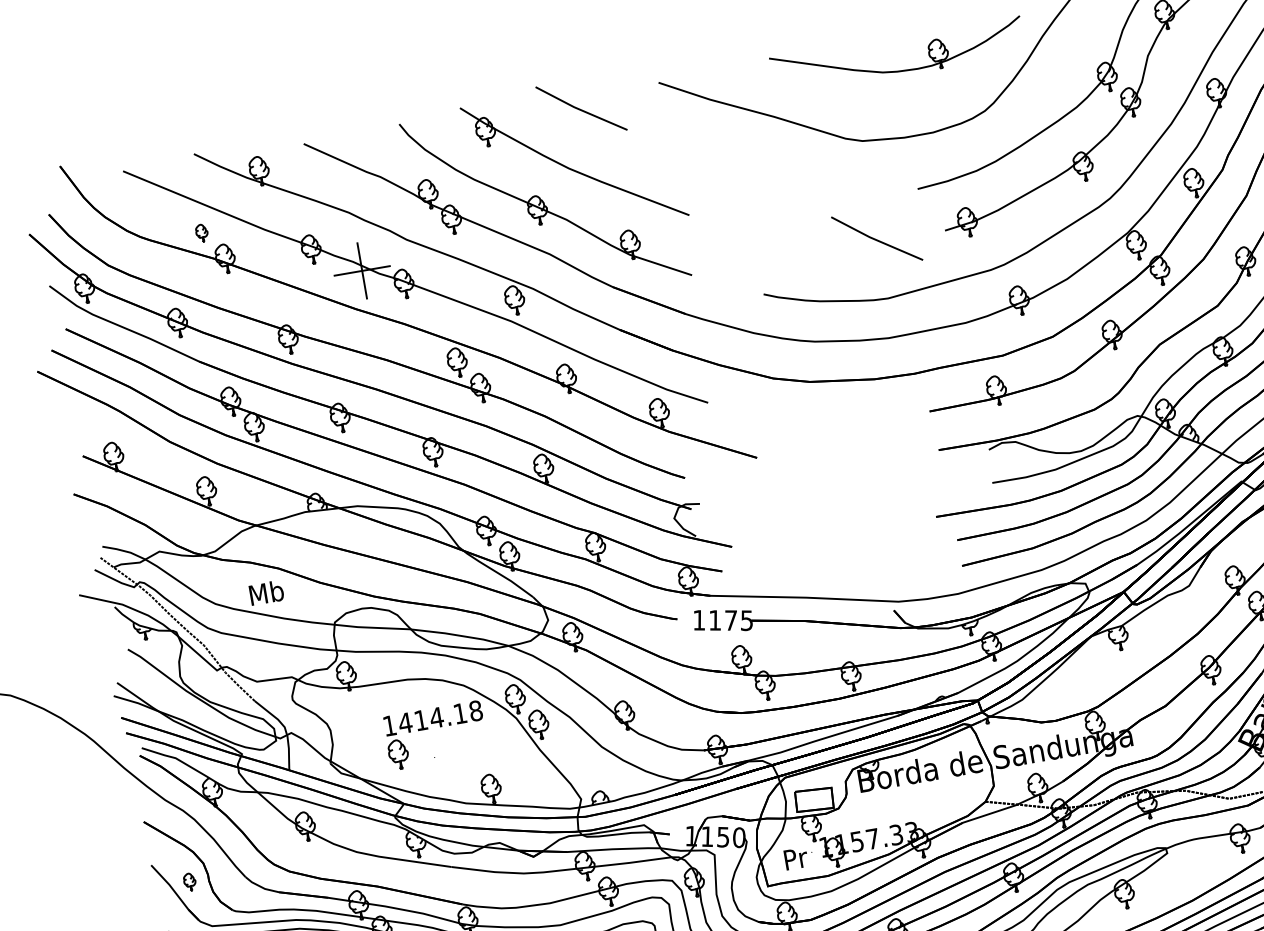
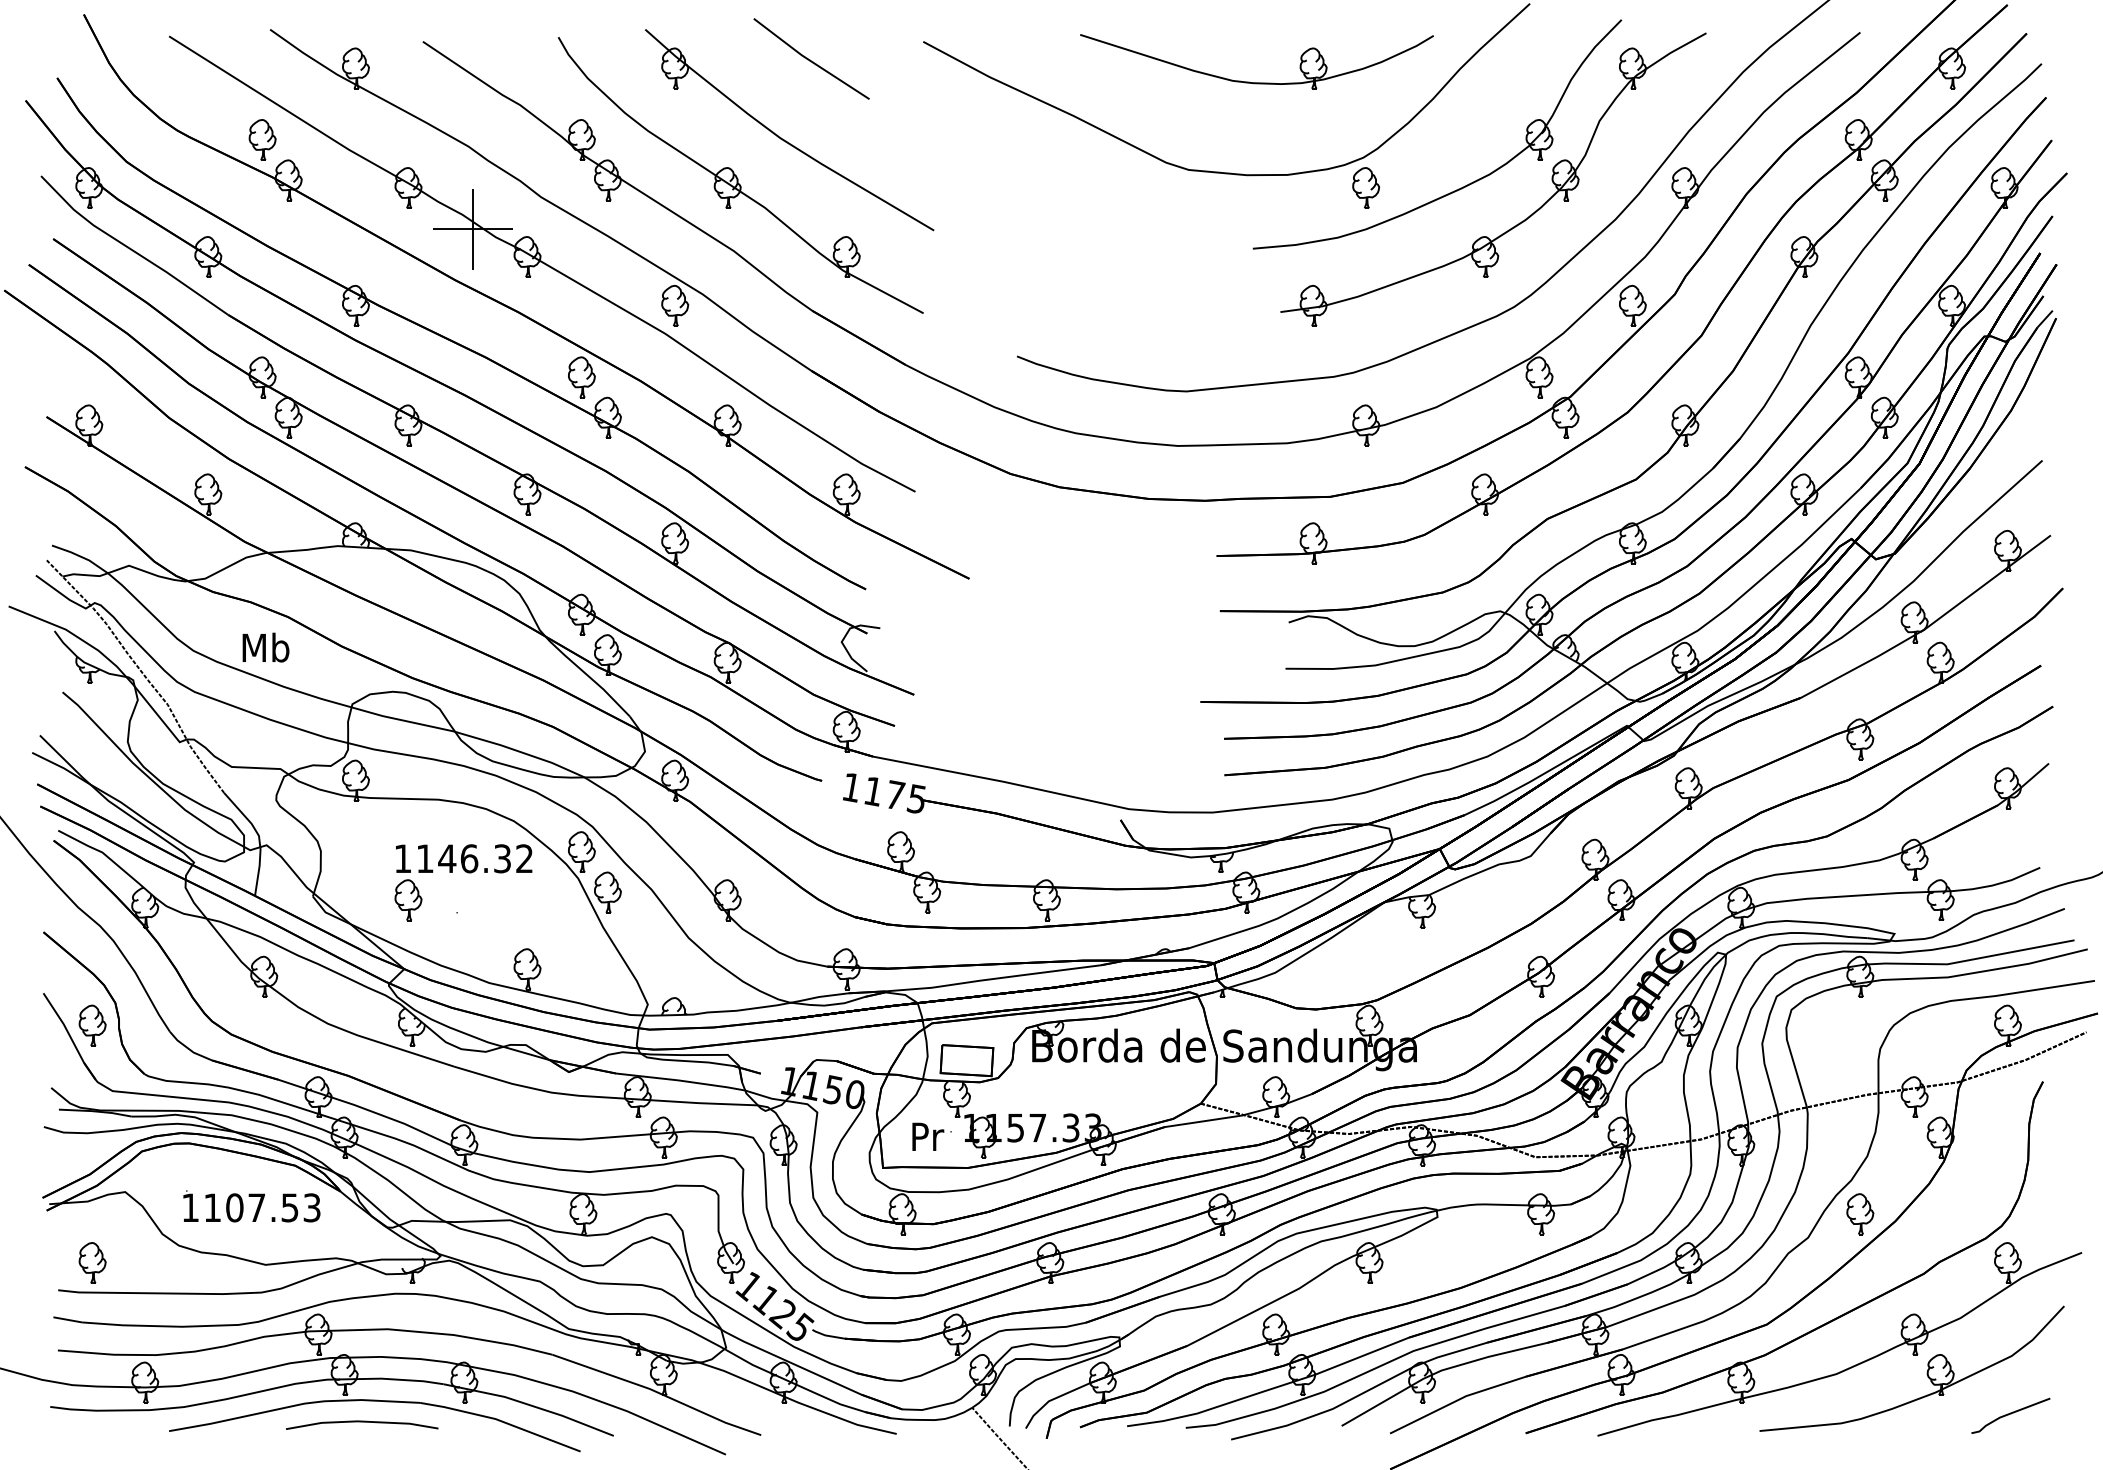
part: (990, 131) -> (1366, 187), added
part: (201, 232) -> (262, 139), size x1.67
line: (876, 239) -> (1184, 307), removed
text: (440, 716) -> (474, 858), 1414.18 -> 1146.32
part: (189, 882) -> (92, 1025), size x1.67

